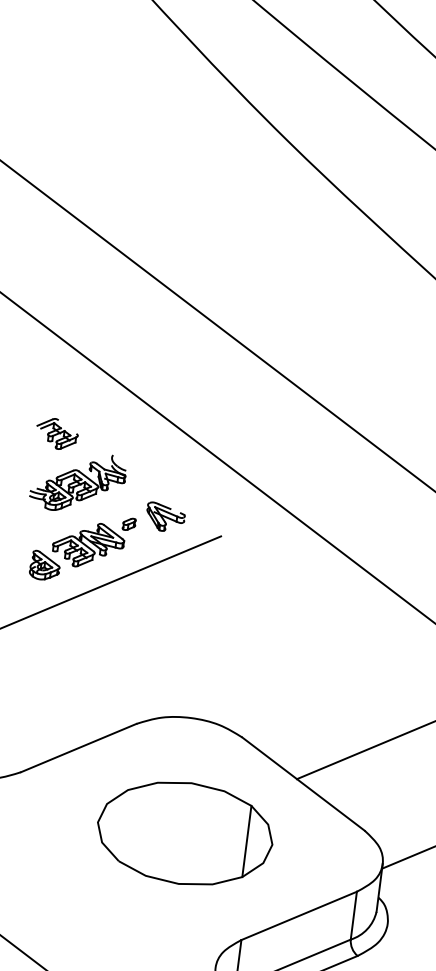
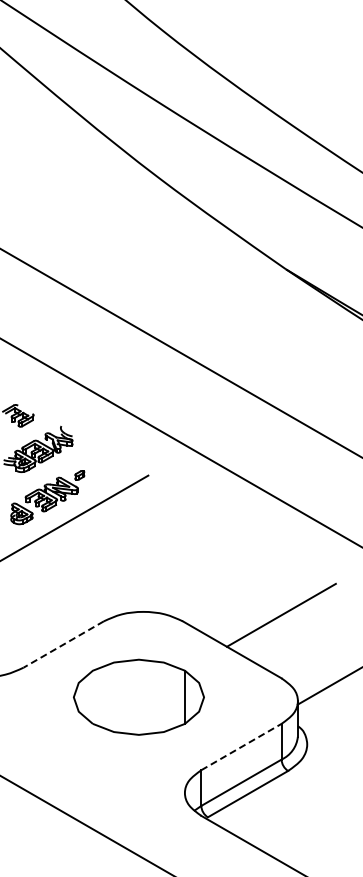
part: (165, 518) -> (105, 467), removed
line: (78, 748) -> (63, 644), solid -> dashed
part: (184, 832) -> (138, 696), moved
line: (299, 915) -> (241, 746), solid -> dashed

